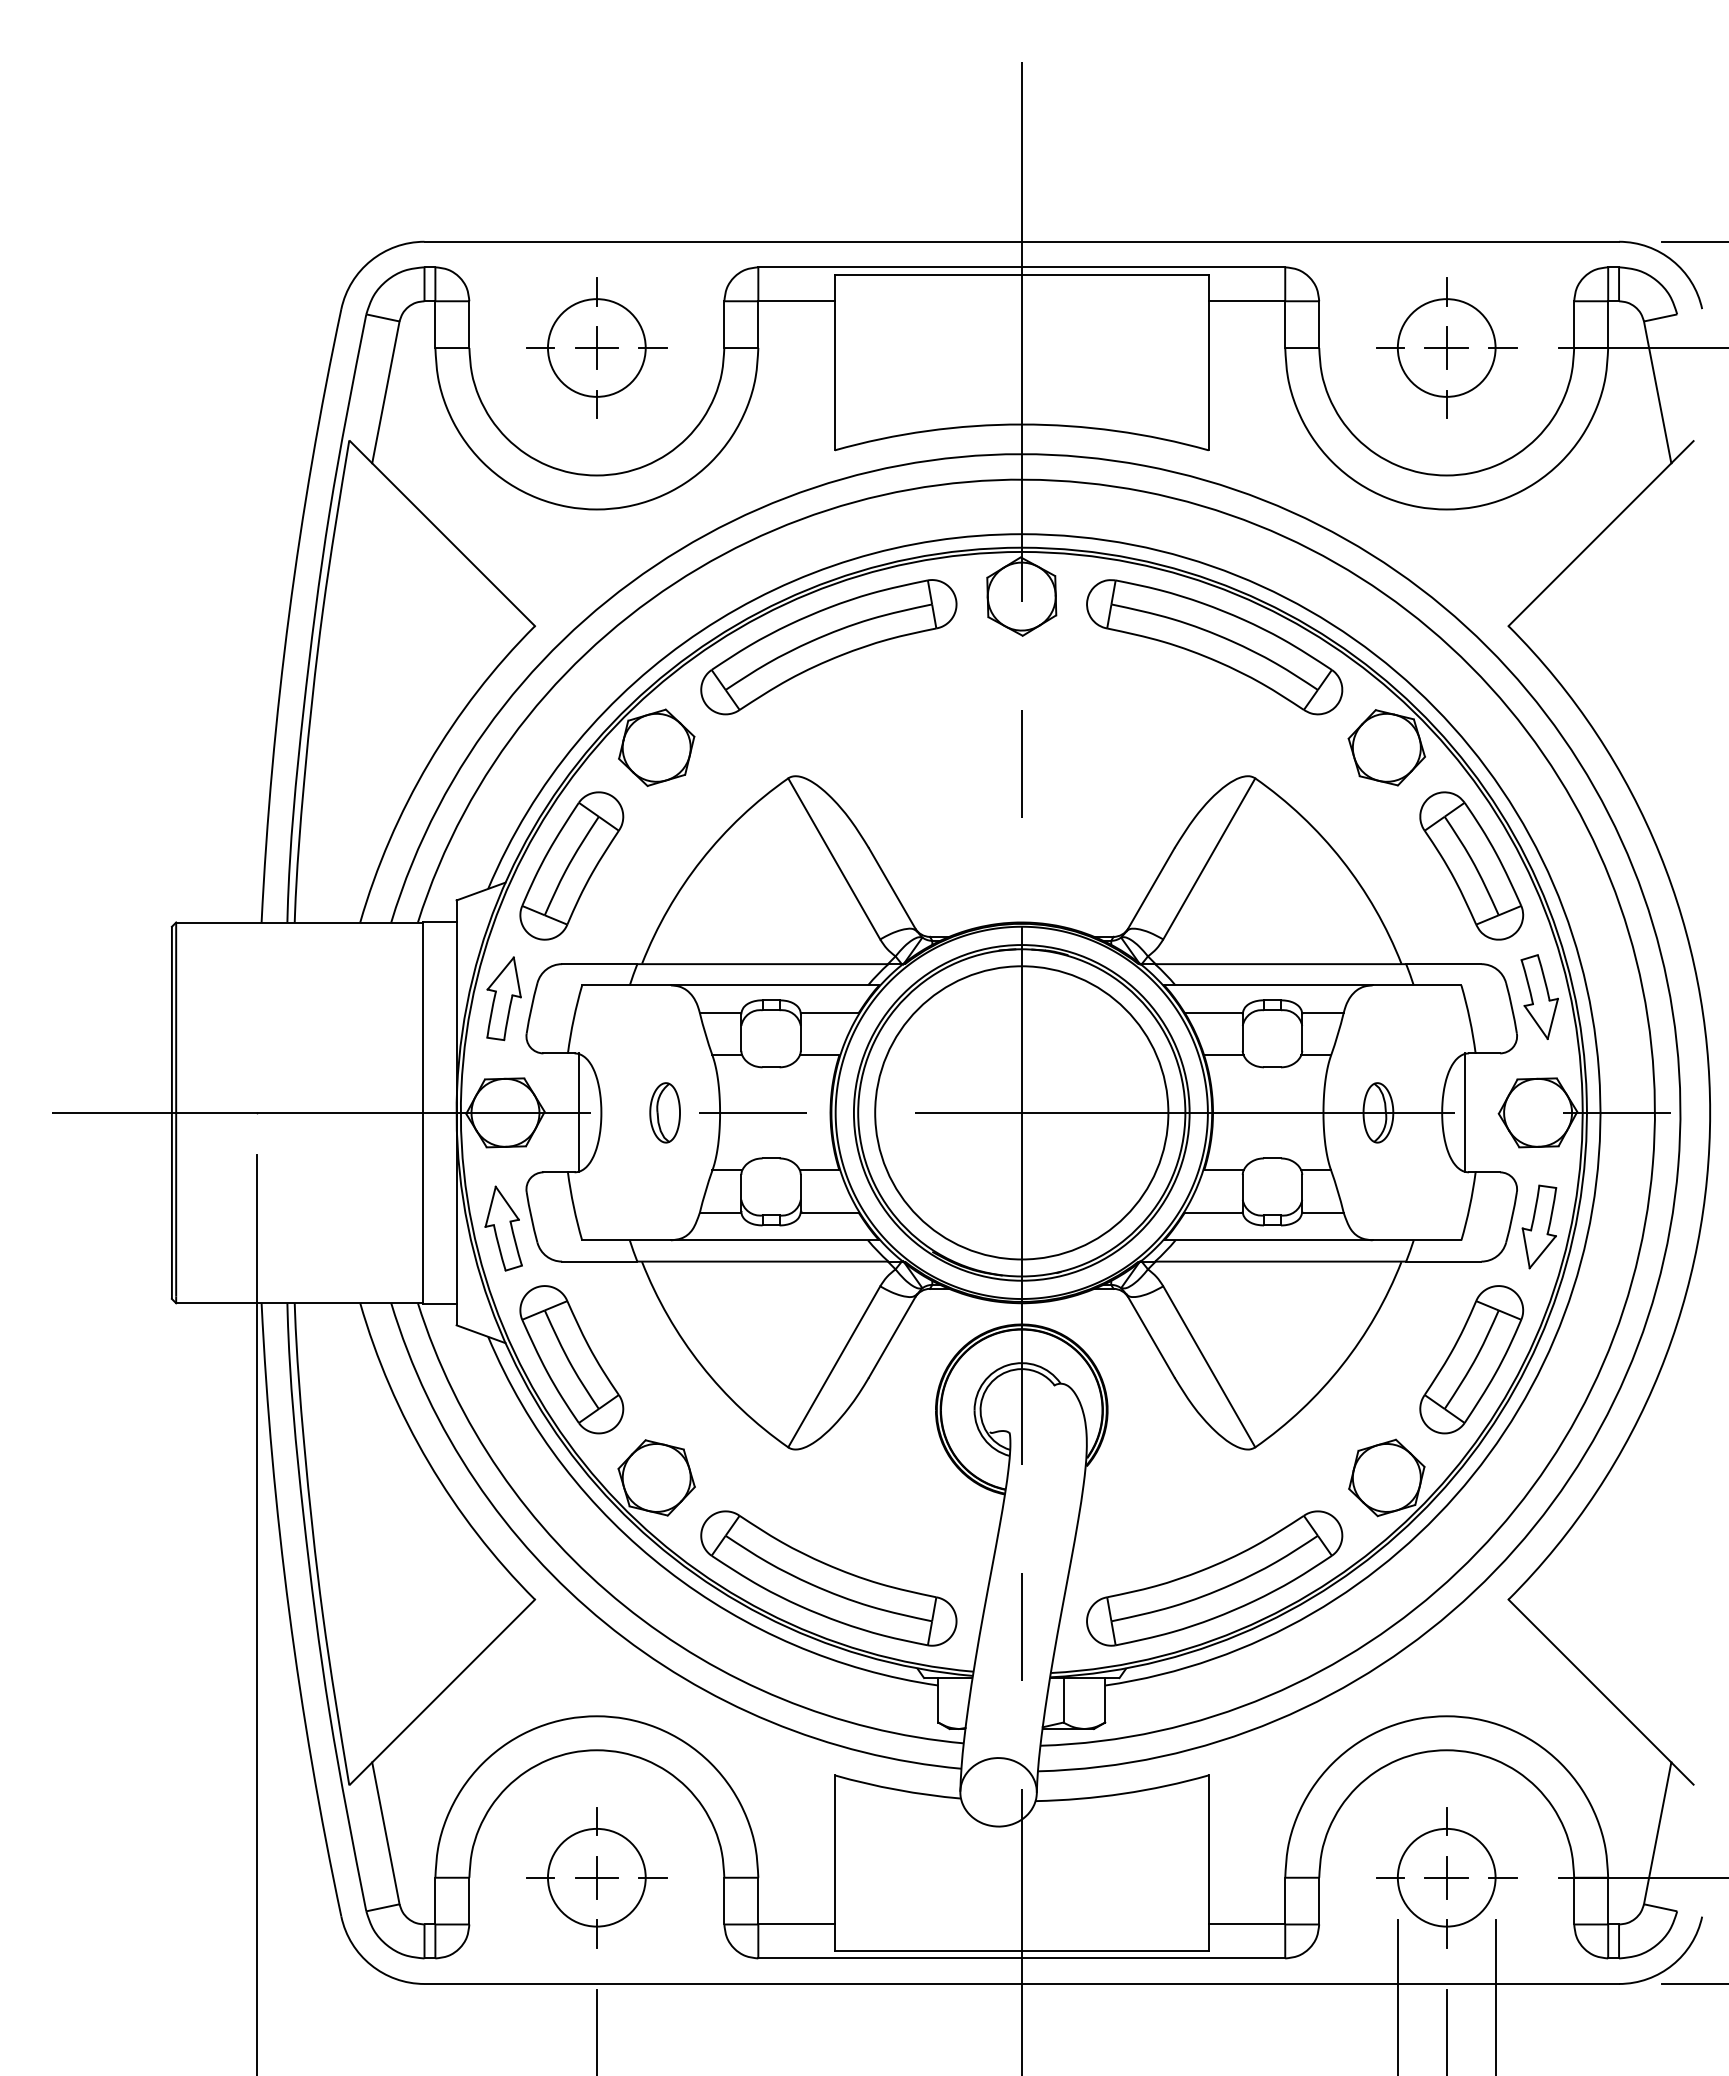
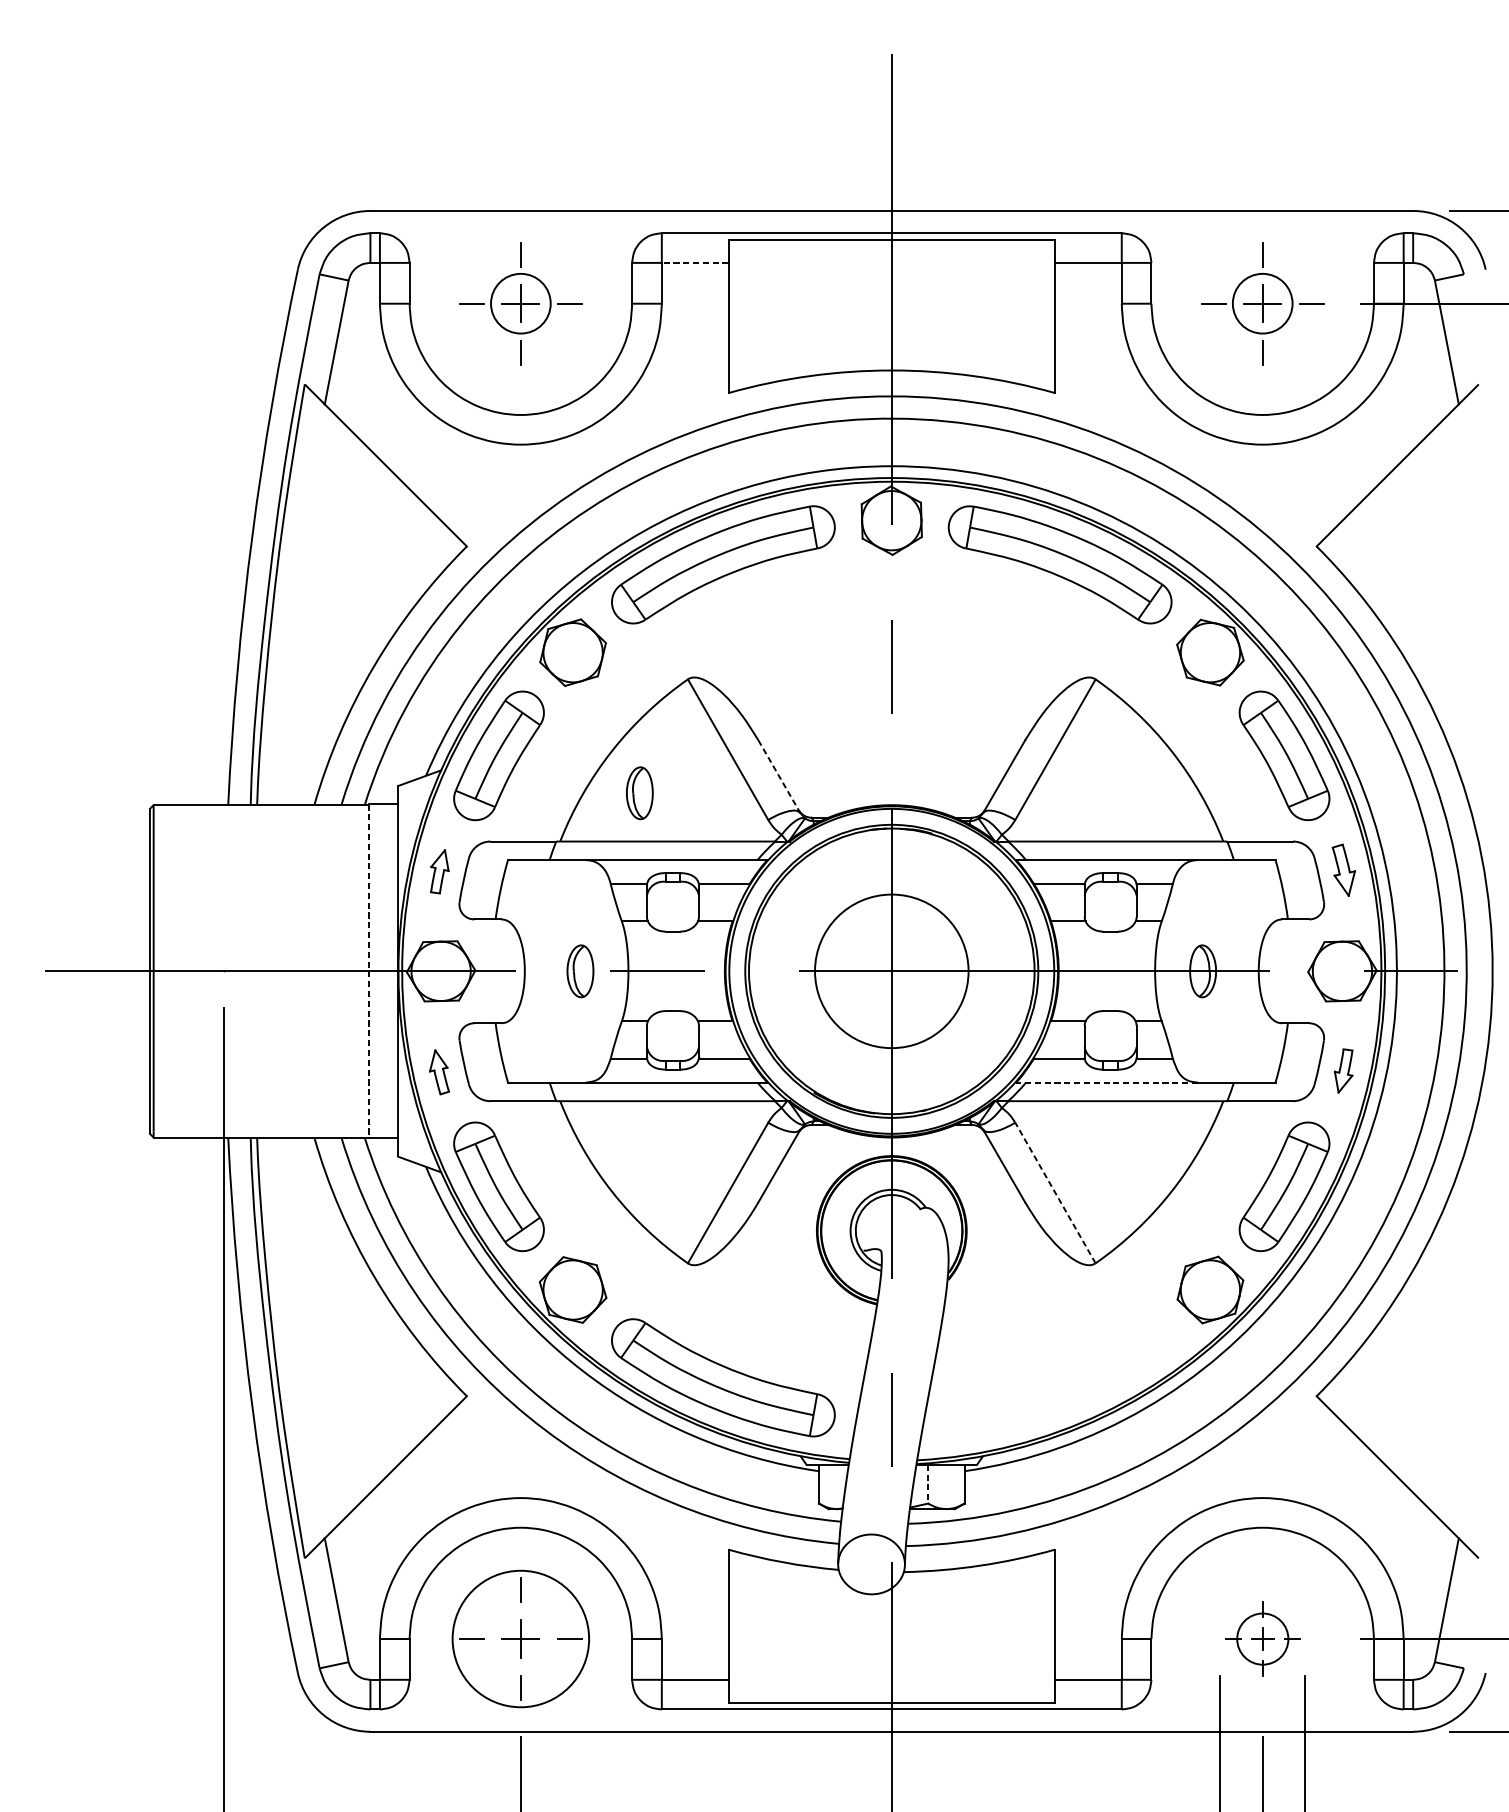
line: (796, 301) -> (695, 263), solid -> dashed
circle: (596, 347) -> (520, 303), size x0.7
circle: (1446, 347) -> (1262, 303), size x0.7
line: (893, 890) -> (779, 777), solid -> dashed
part: (732, 908) -> (639, 792), added
part: (1539, 996) -> (1343, 869), size x0.7
part: (503, 998) -> (439, 871), size x0.6
line: (578, 1112) -> (504, 971), removed
circle: (1021, 1112) -> (891, 971), size x0.6
line: (1464, 1112) -> (1278, 971), removed
line: (422, 1113) -> (368, 971), solid -> dashed
part: (1539, 1226) -> (1343, 1070), size x0.6
part: (503, 1228) -> (439, 1072), size x0.6
line: (1267, 1240) -> (1106, 1082), solid -> dashed
line: (1209, 1366) -> (1055, 1192), solid -> dashed
part: (1214, 1578) -> (1060, 1377), removed
line: (1063, 1700) -> (928, 1484), solid -> dashed
circle: (596, 1877) -> (520, 1638), size x1.6
part: (1446, 1877) -> (1262, 1638), size x0.6

